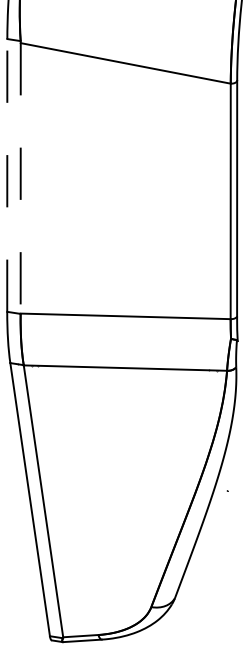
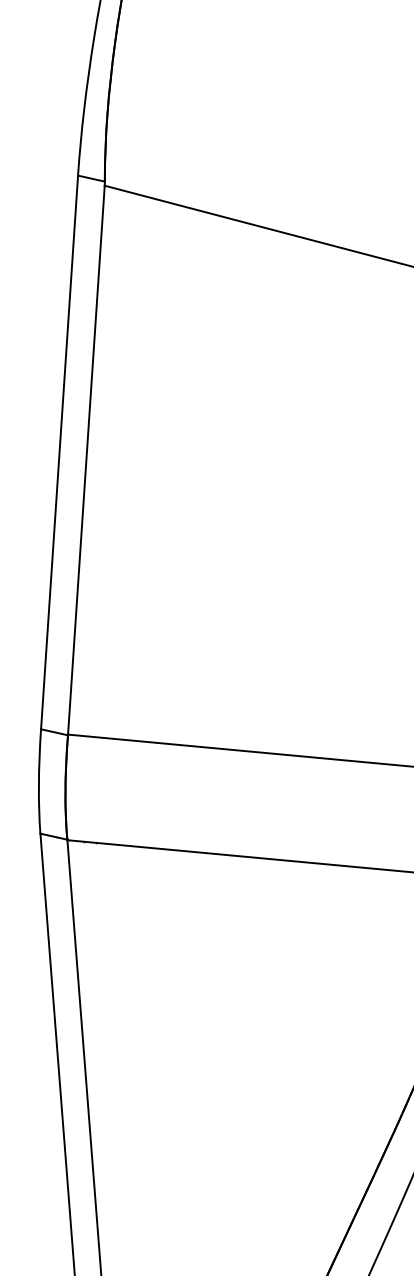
line: (7, 174) -> (60, 450), dashed -> solid
line: (20, 178) -> (85, 460), dashed -> solid

